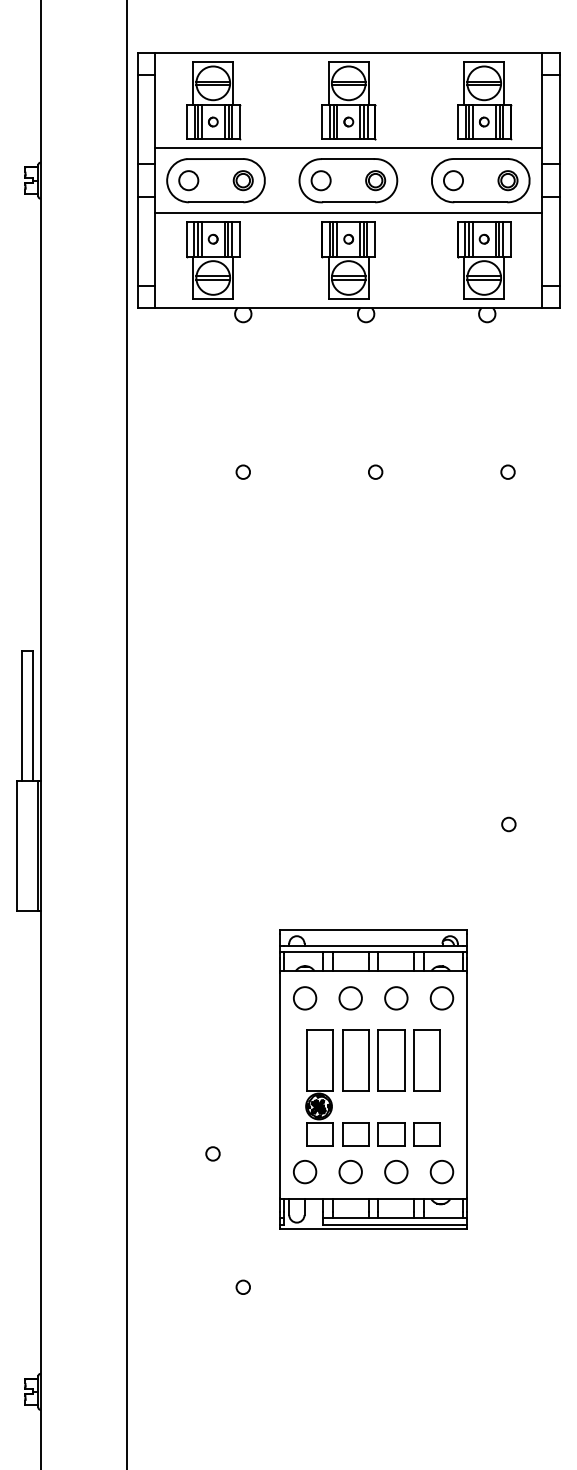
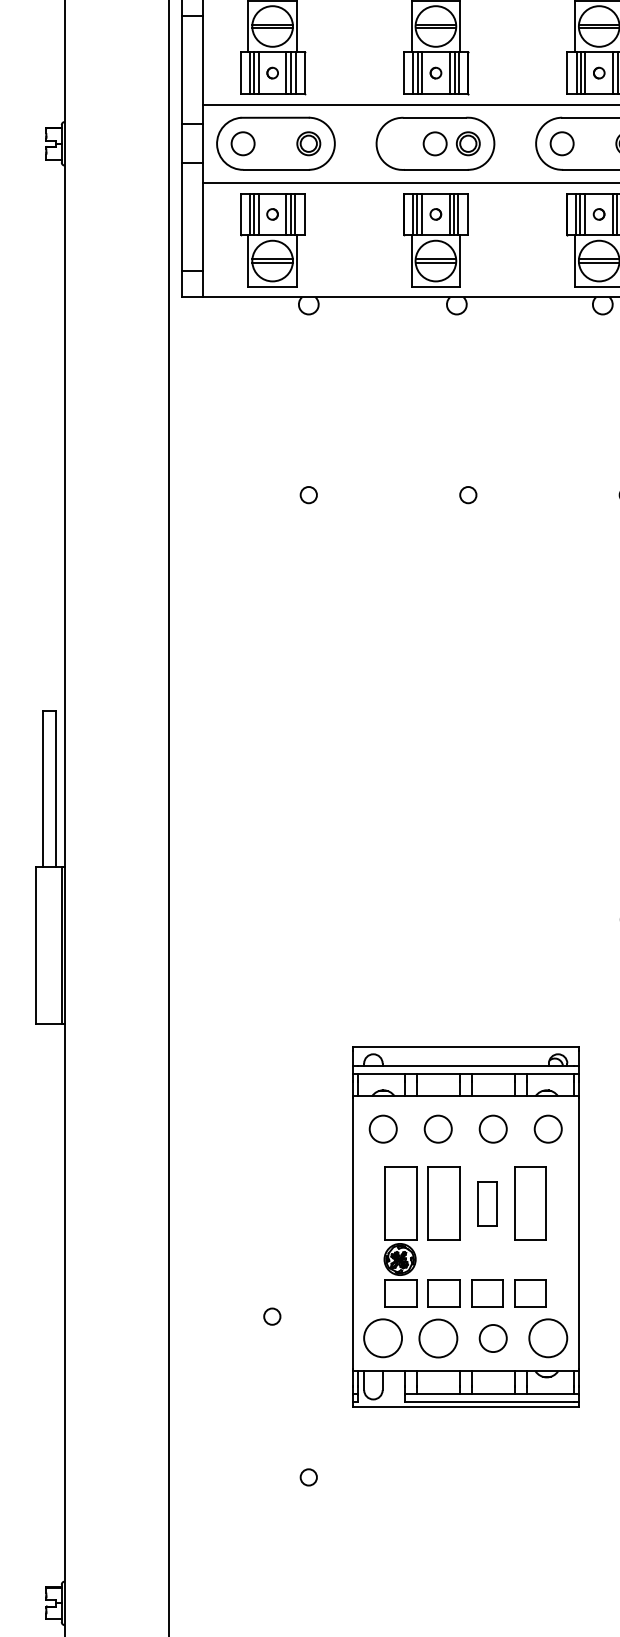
circle: (320, 180) -> (434, 143), moved
part: (391, 1060) -> (487, 1204), size x0.6
circle: (350, 1171) -> (438, 1337), size x1.4
circle: (305, 1172) -> (383, 1339), size x1.4
circle: (441, 1172) -> (547, 1339), size x1.4

